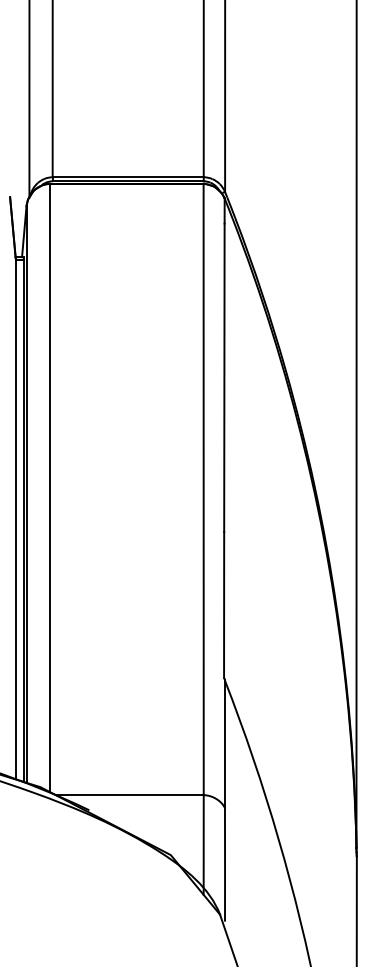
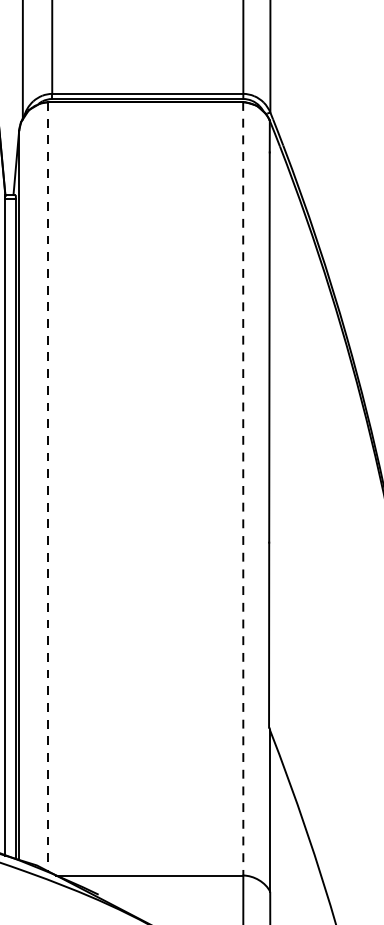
line: (49, 488) -> (48, 487), solid -> dashed
line: (203, 489) -> (243, 488), solid -> dashed

